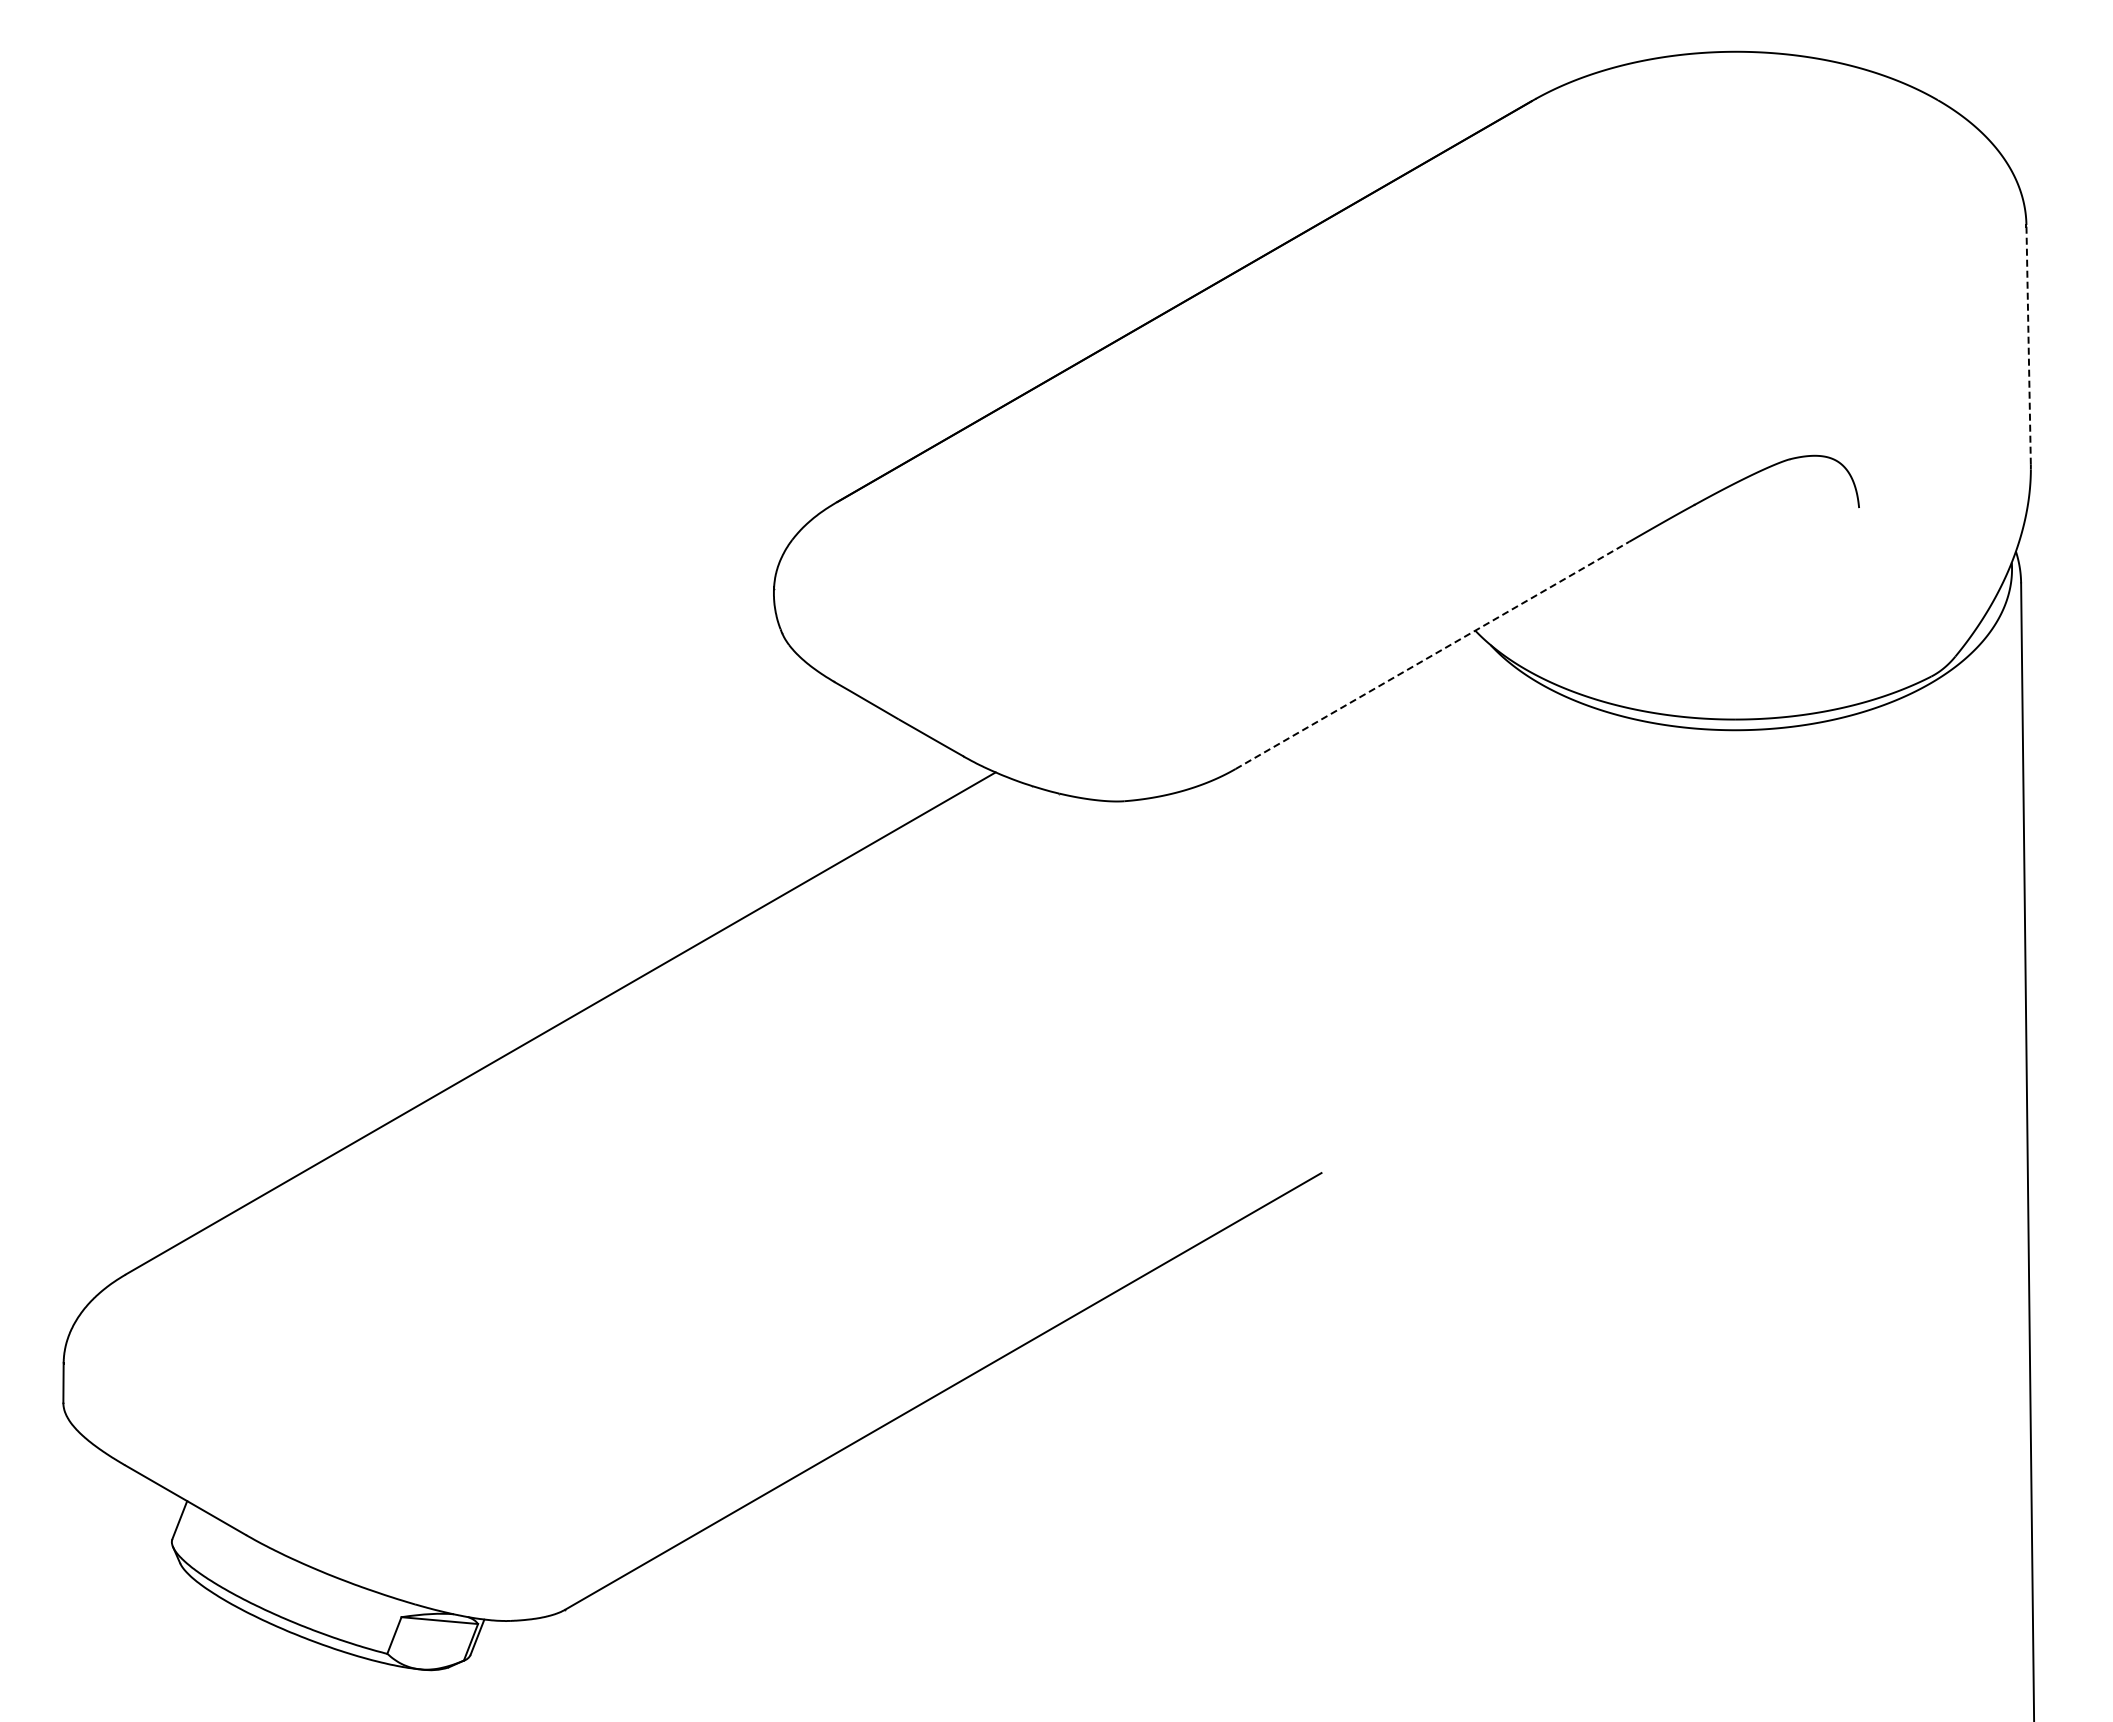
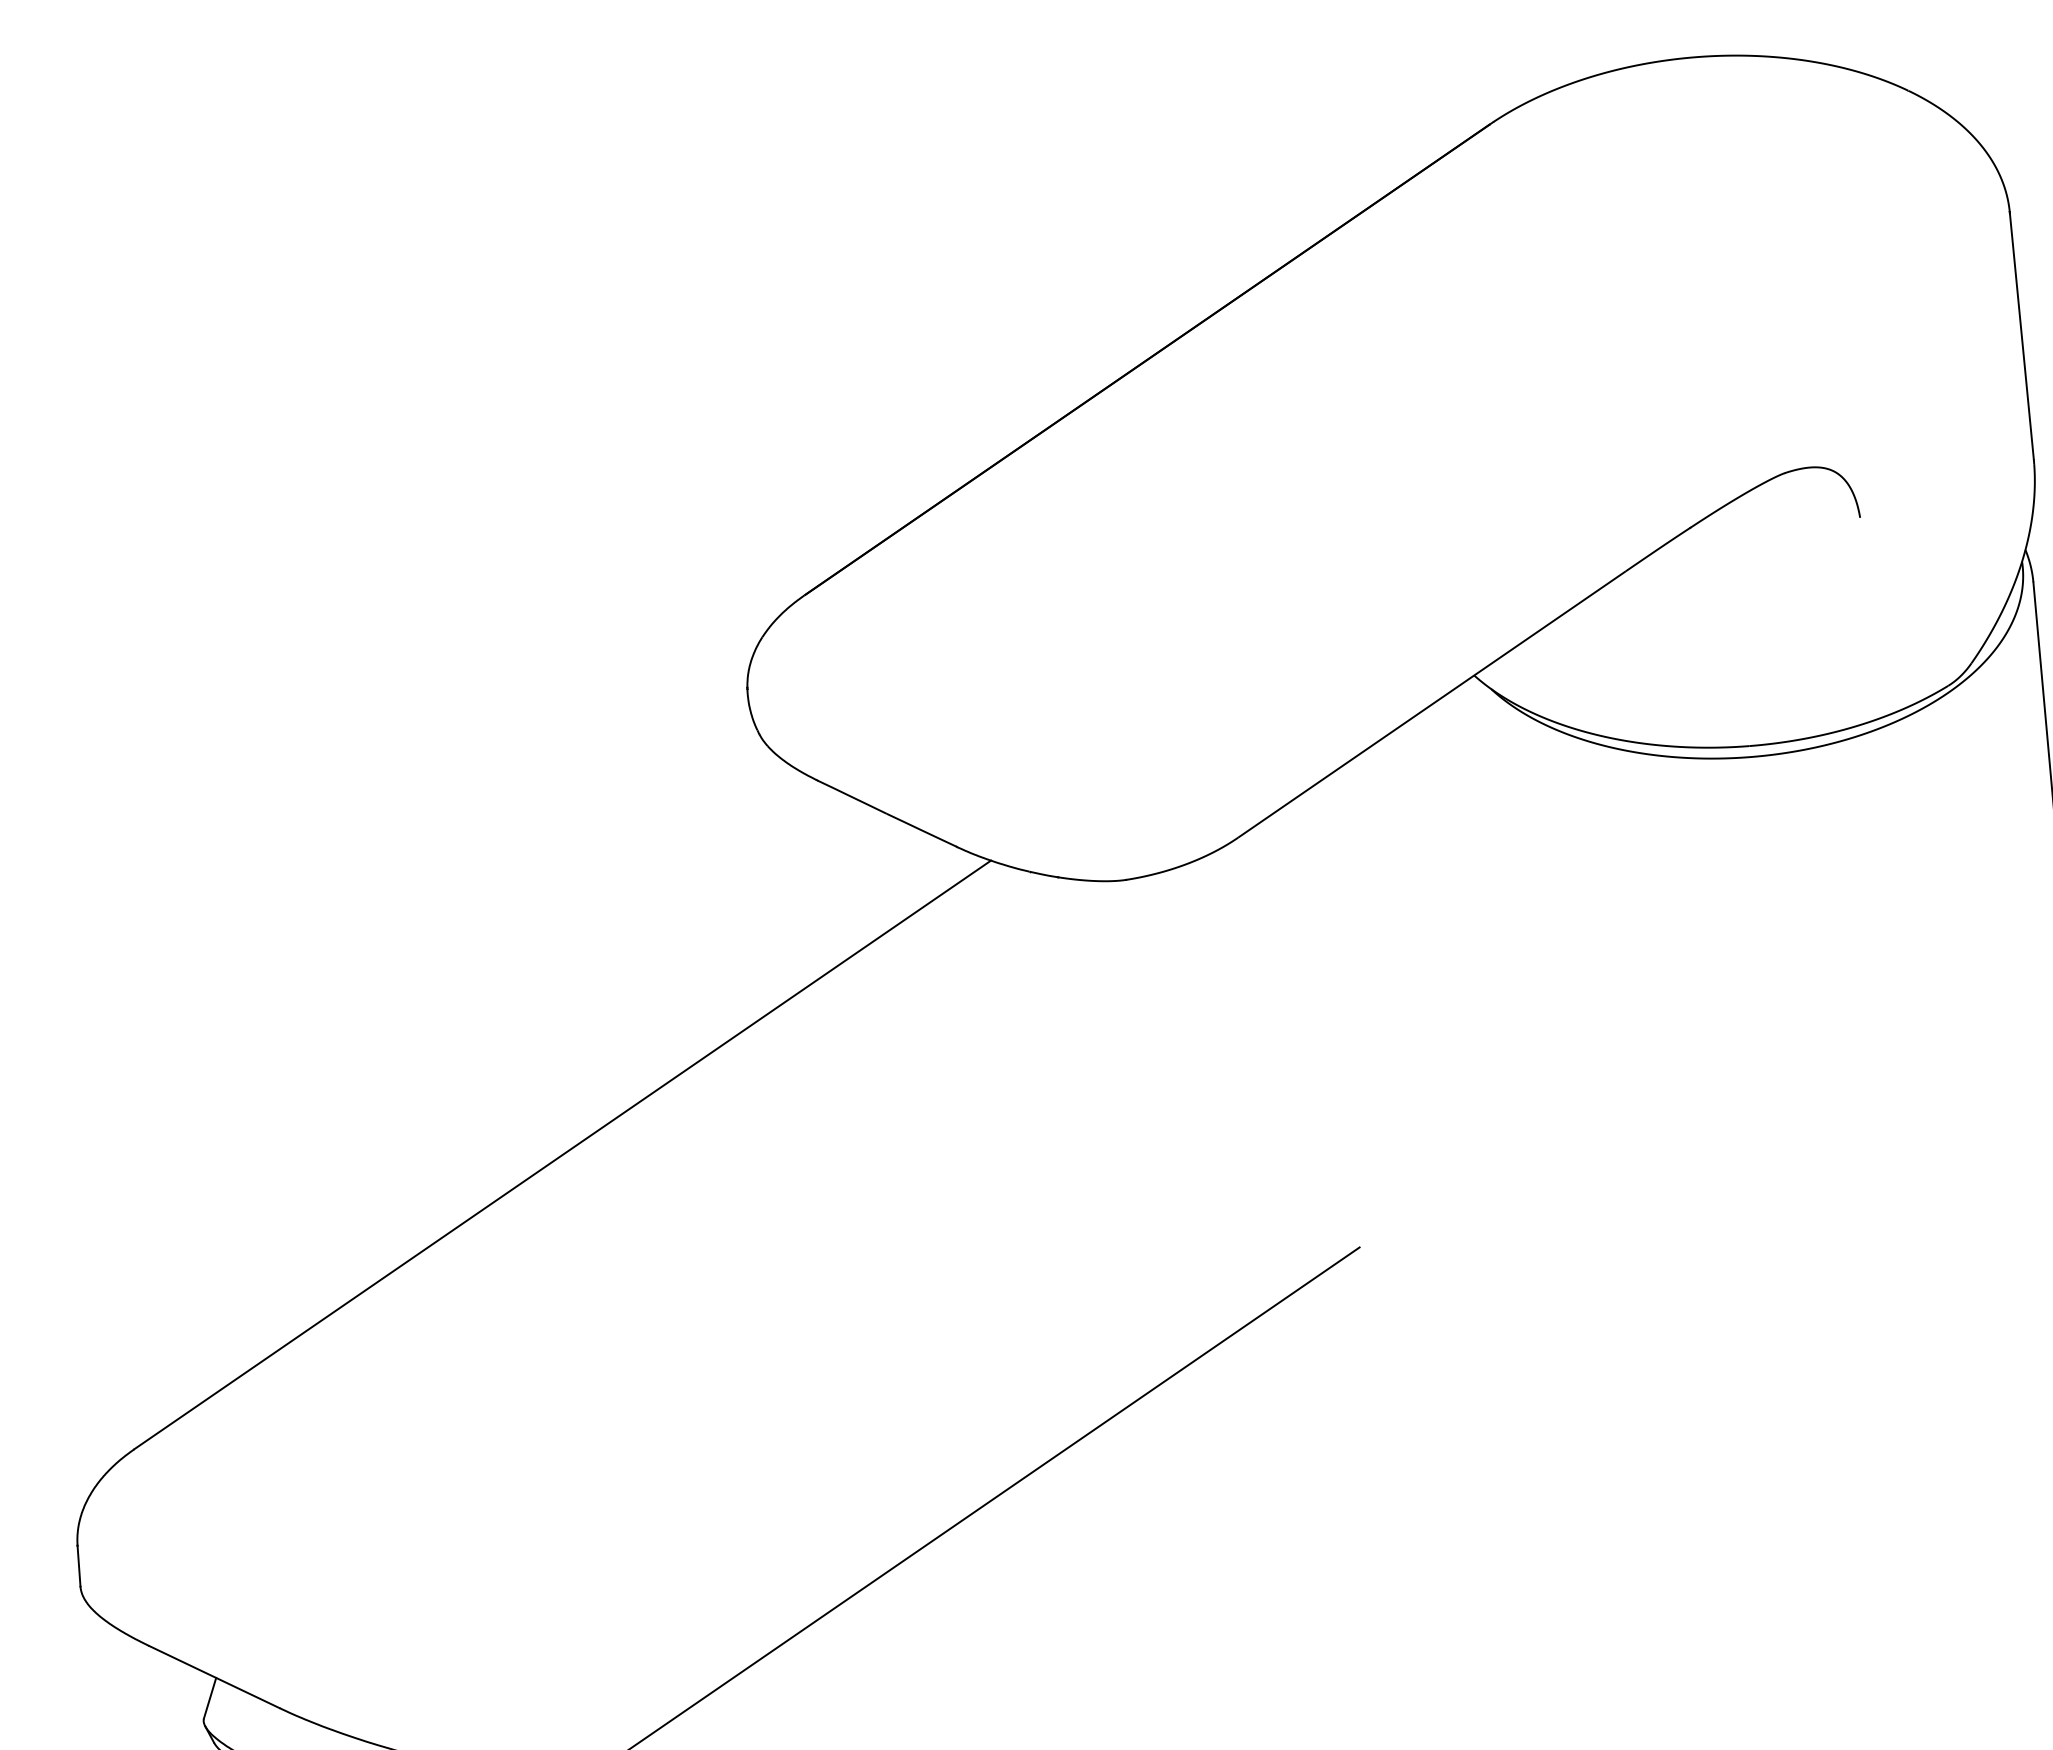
line: (2028, 344) -> (2021, 335), dashed -> solid
line: (1432, 655) -> (1432, 704), dashed -> solid

